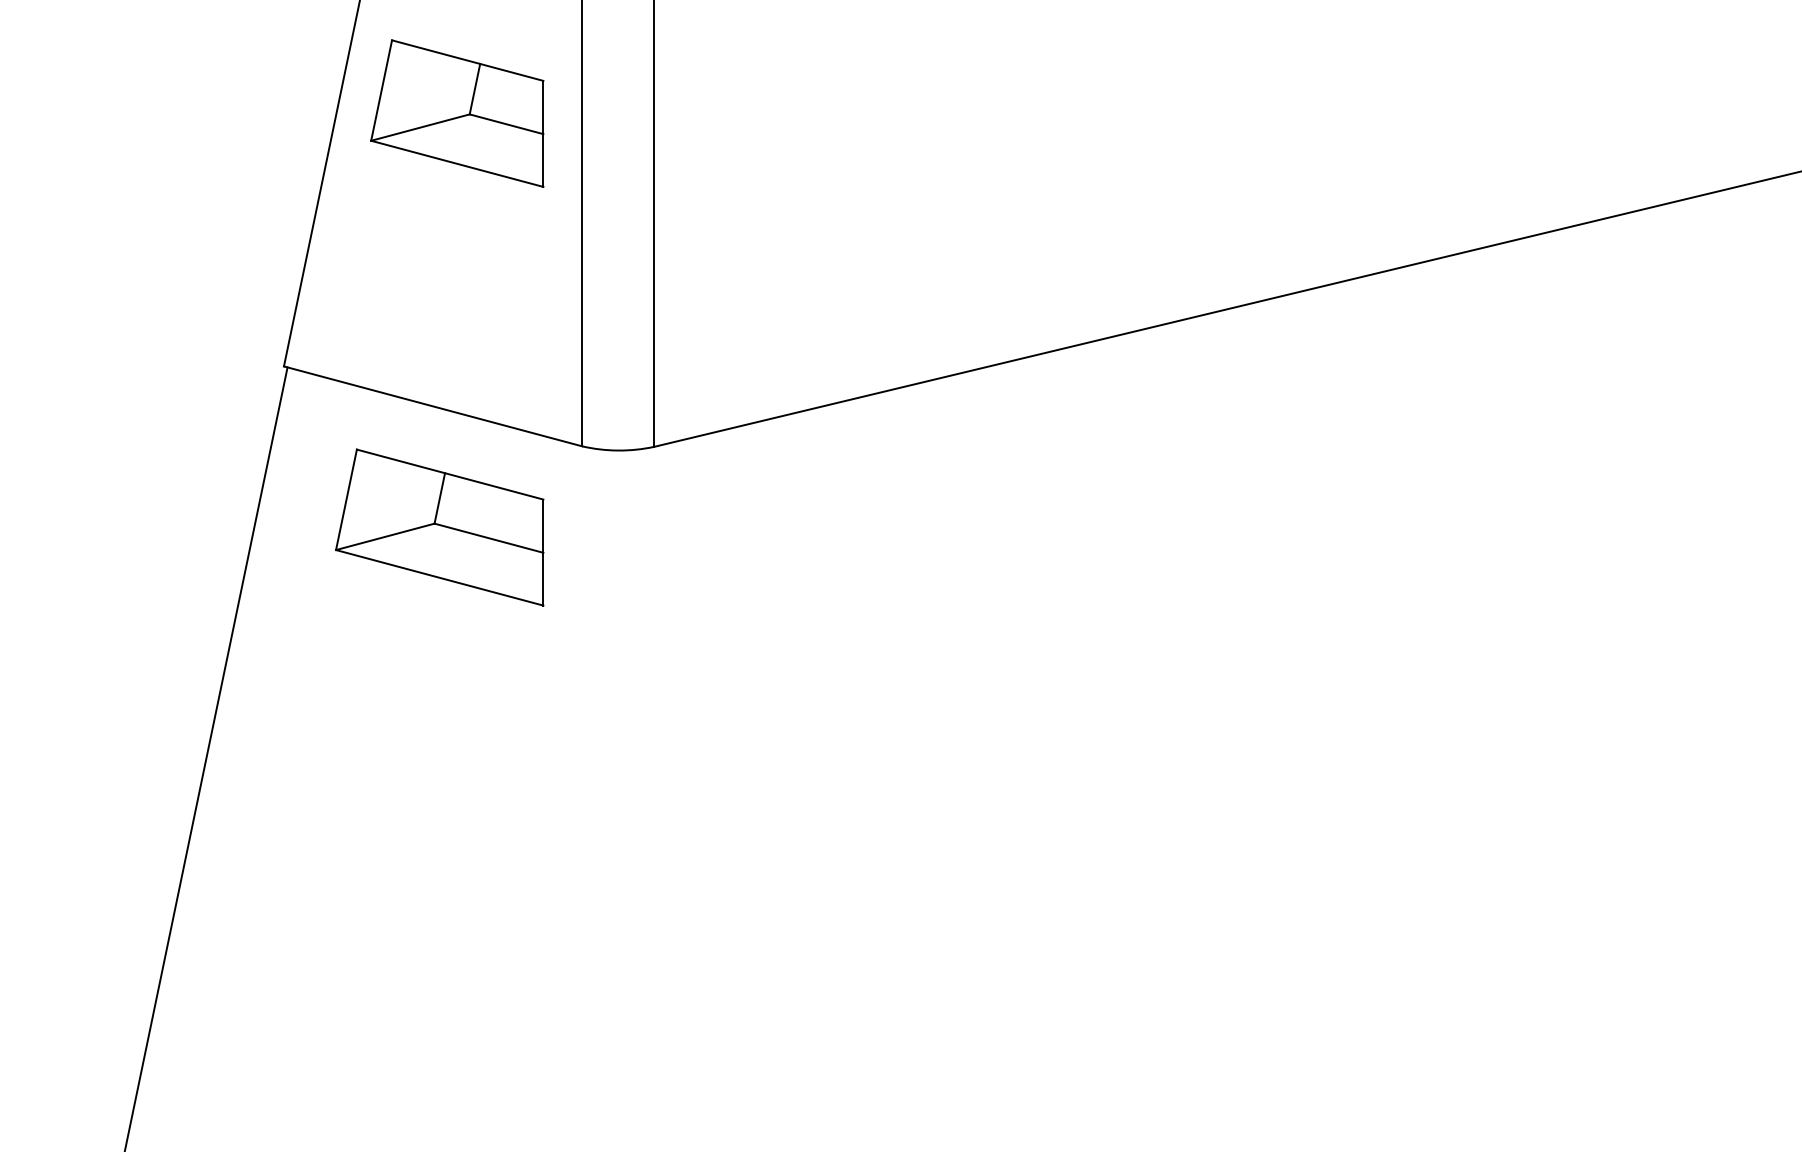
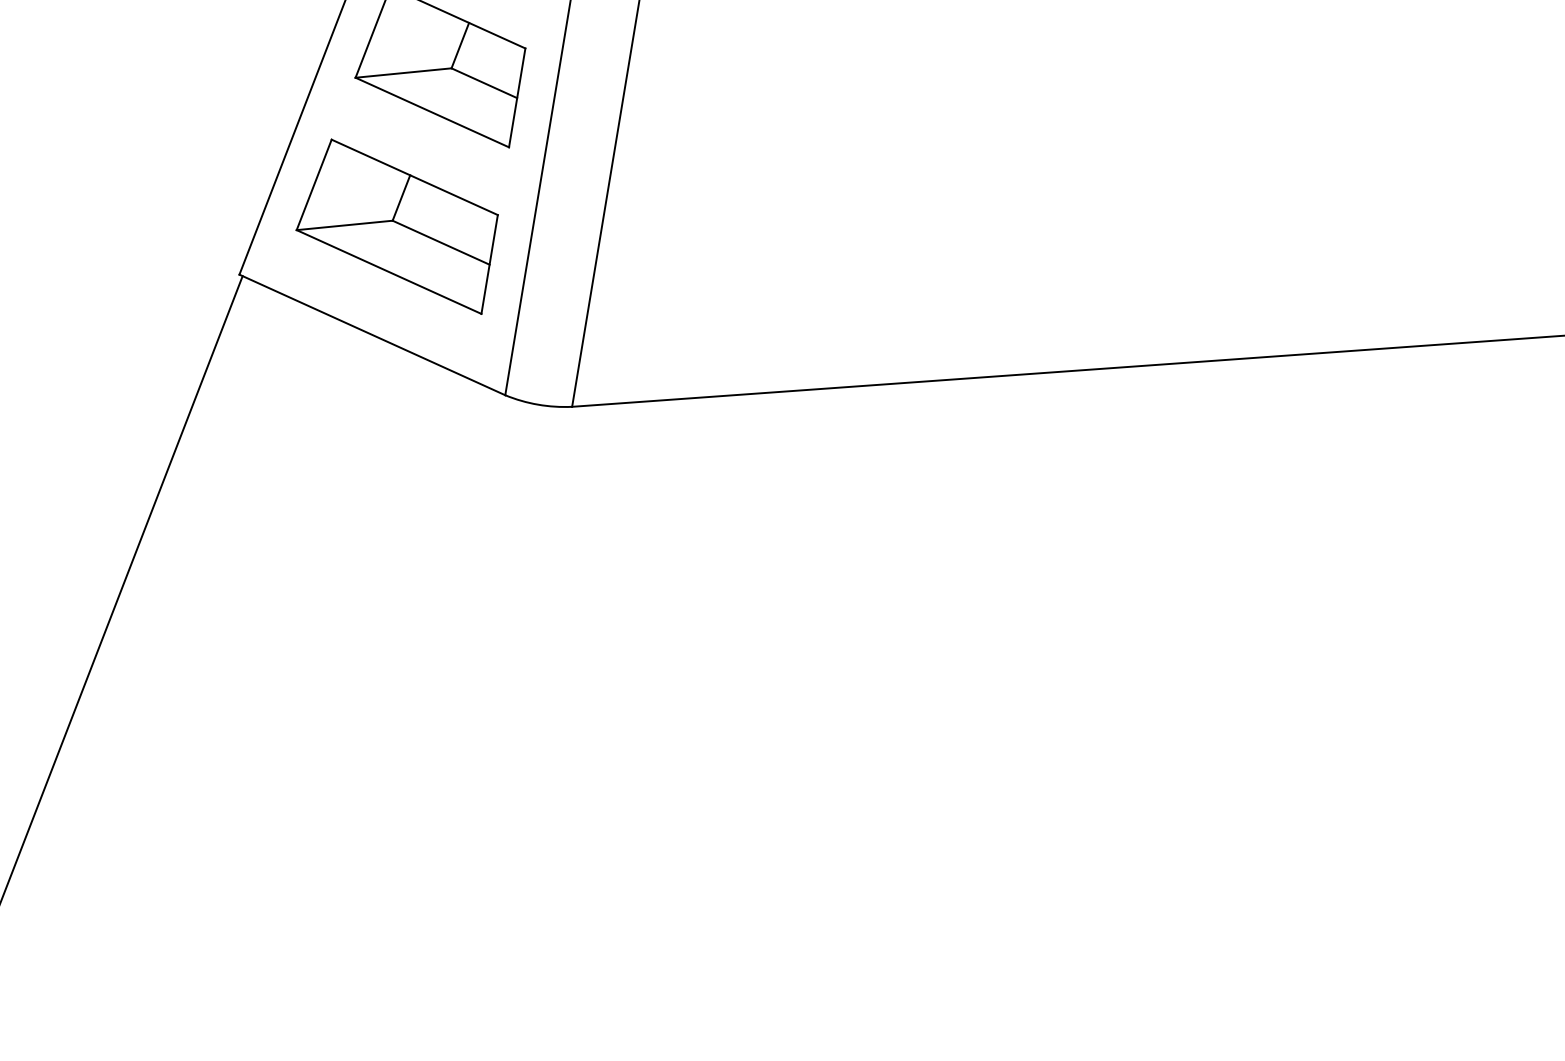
part: (439, 527) -> (396, 225), moved

